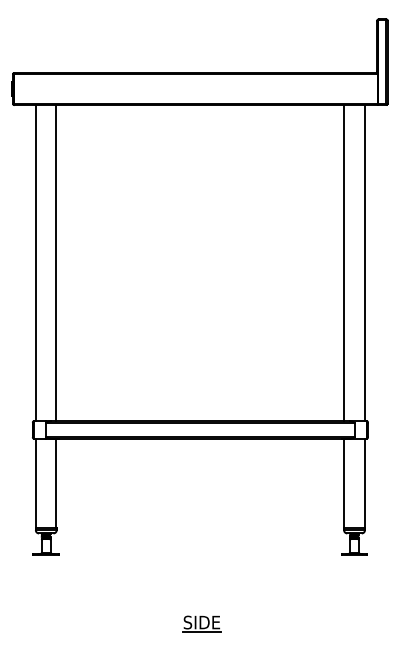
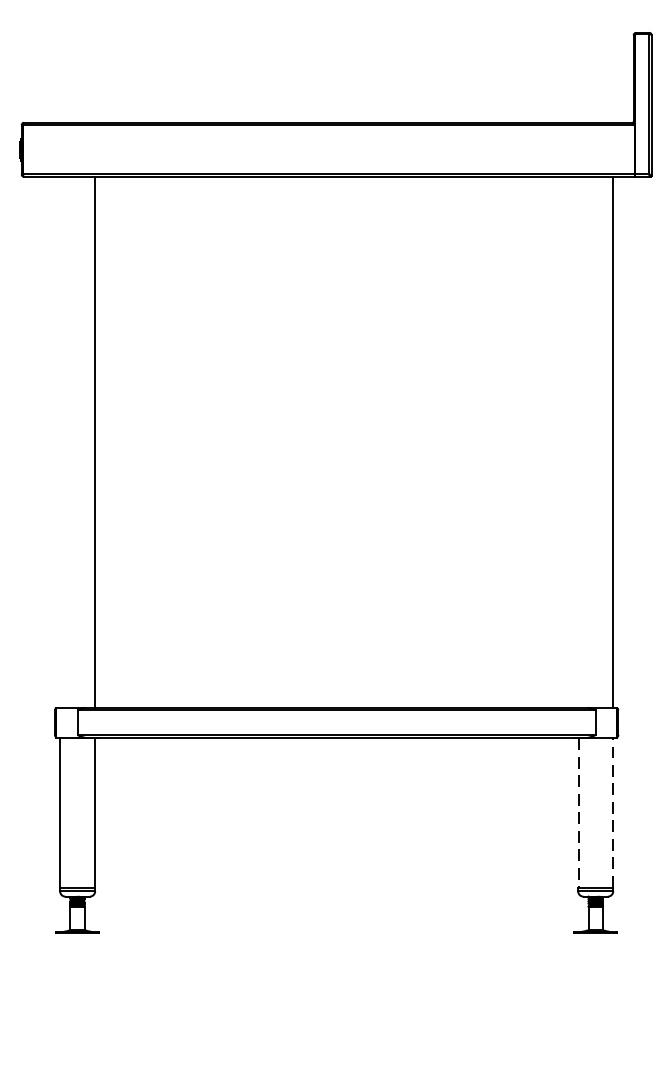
line: (36, 263) -> (61, 442), removed
line: (344, 263) -> (578, 442), removed
line: (364, 483) -> (612, 812), solid -> dashed
line: (344, 484) -> (578, 814), solid -> dashed
part: (201, 623) -> (338, 1047), removed

